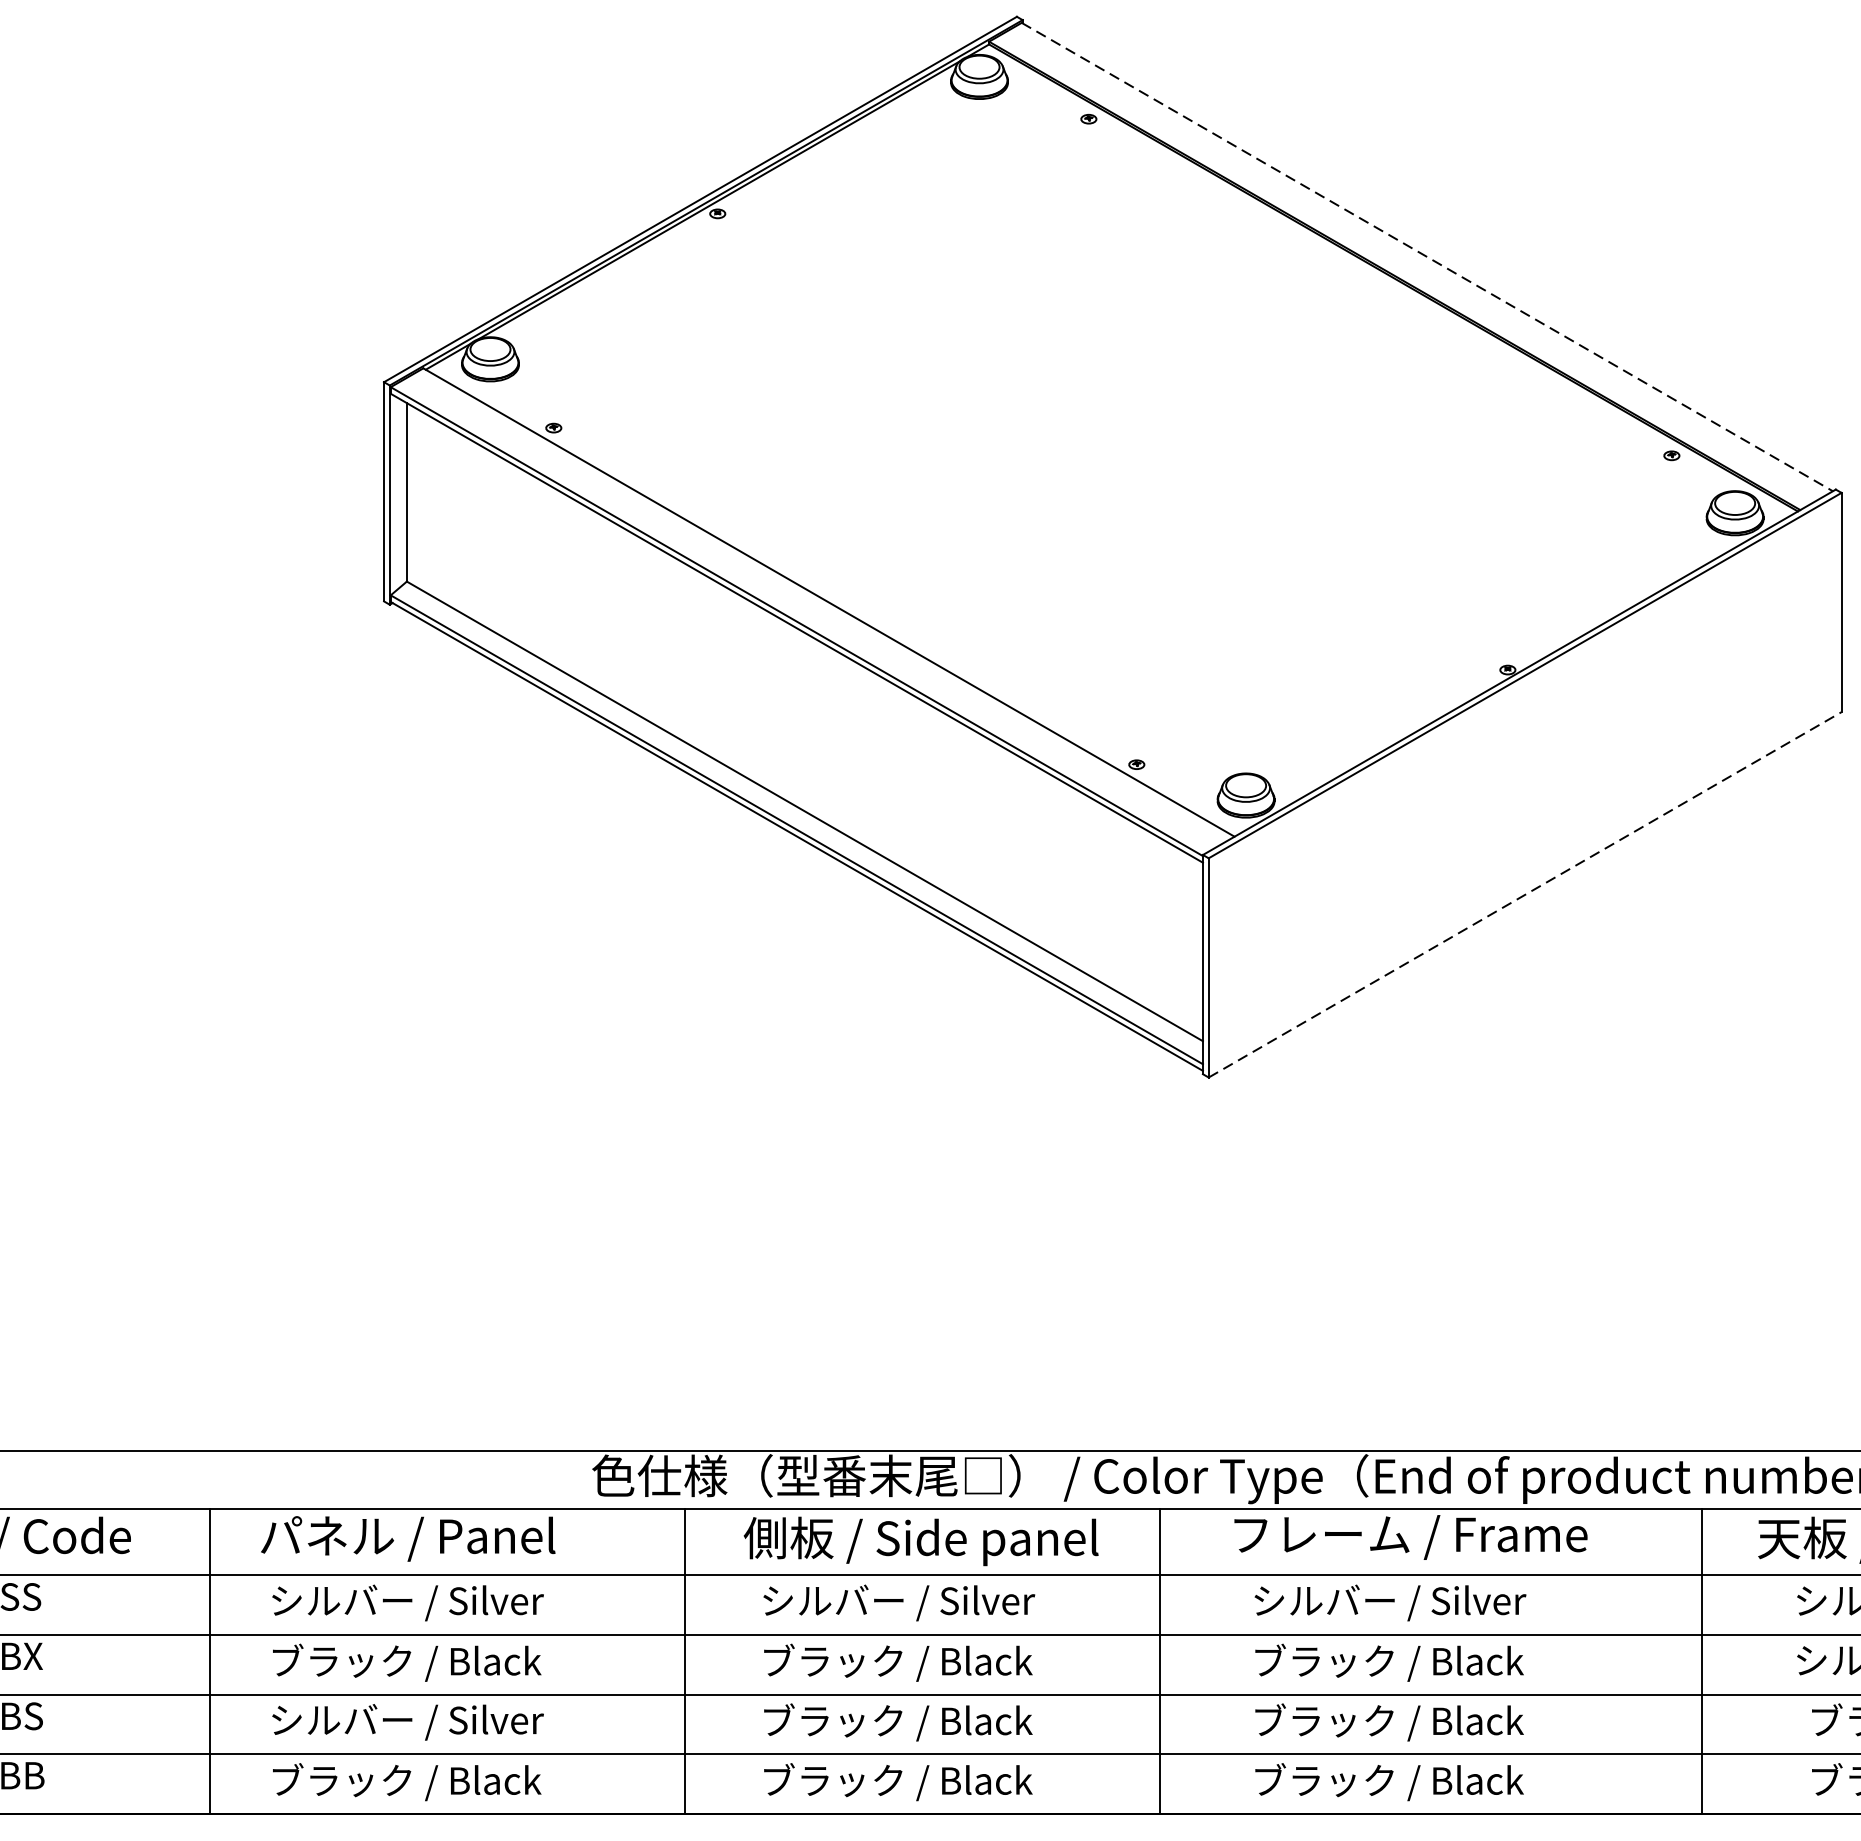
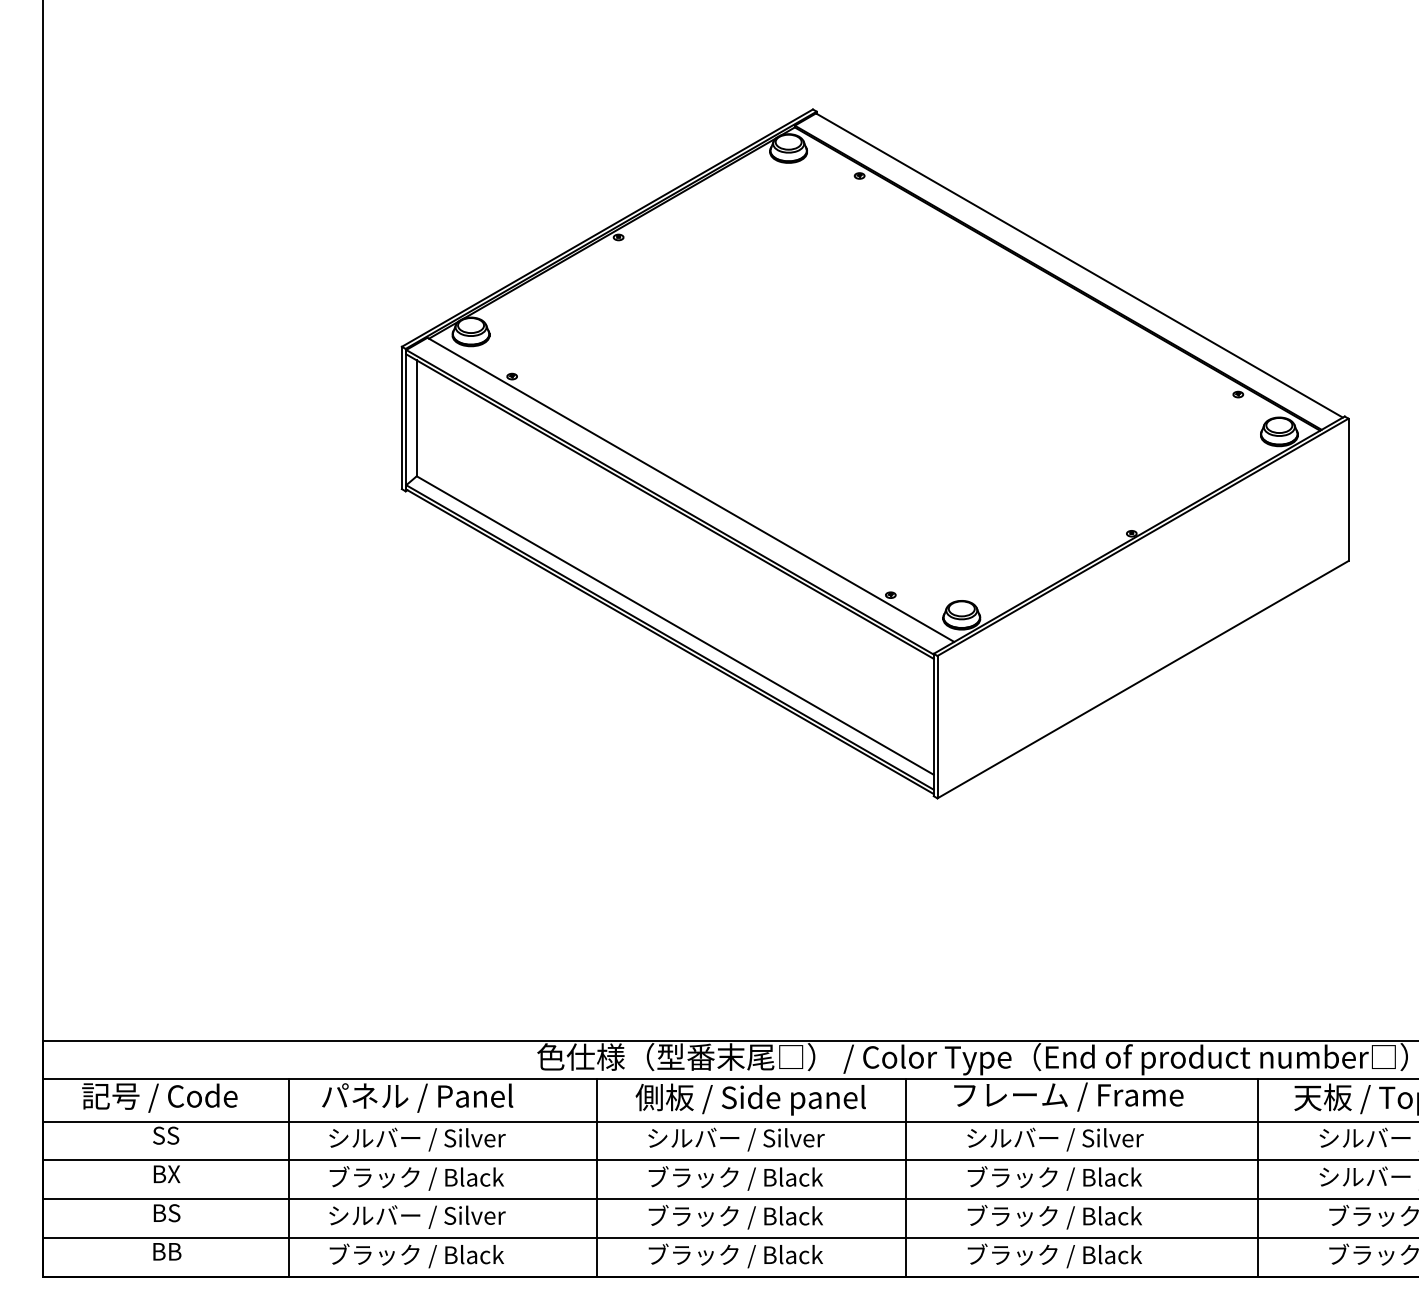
line: (1427, 257) -> (1079, 265), dashed -> solid
line: (1525, 894) -> (1143, 679), dashed -> solid

